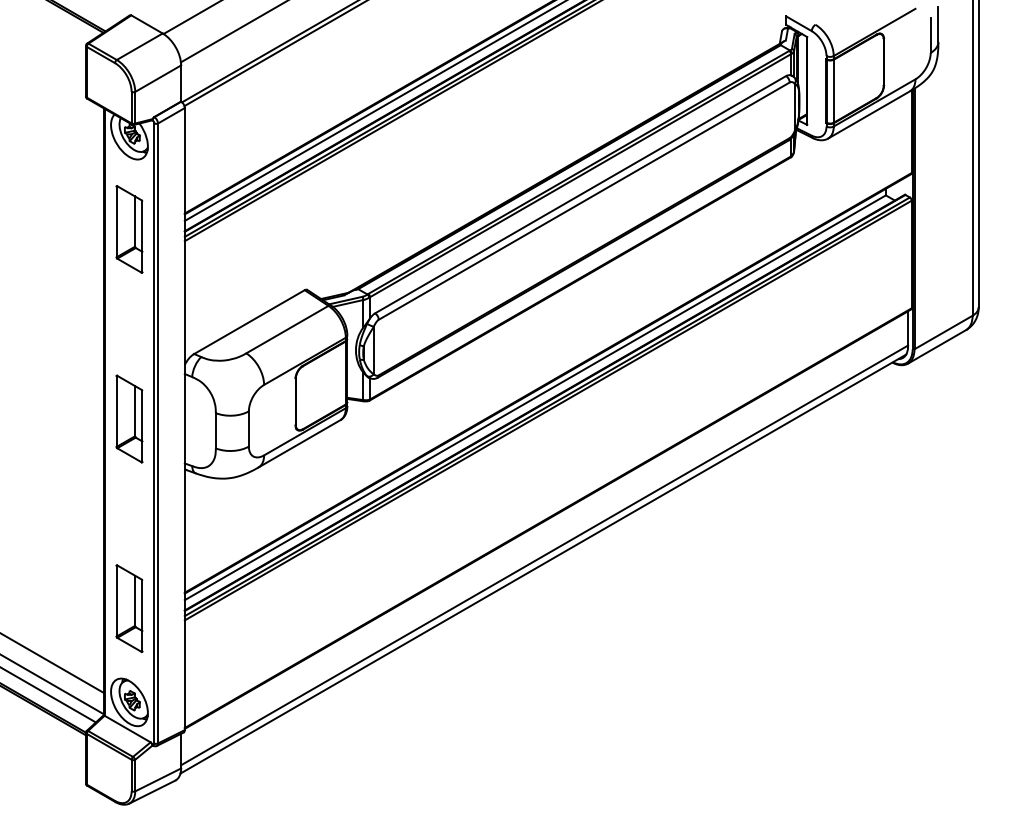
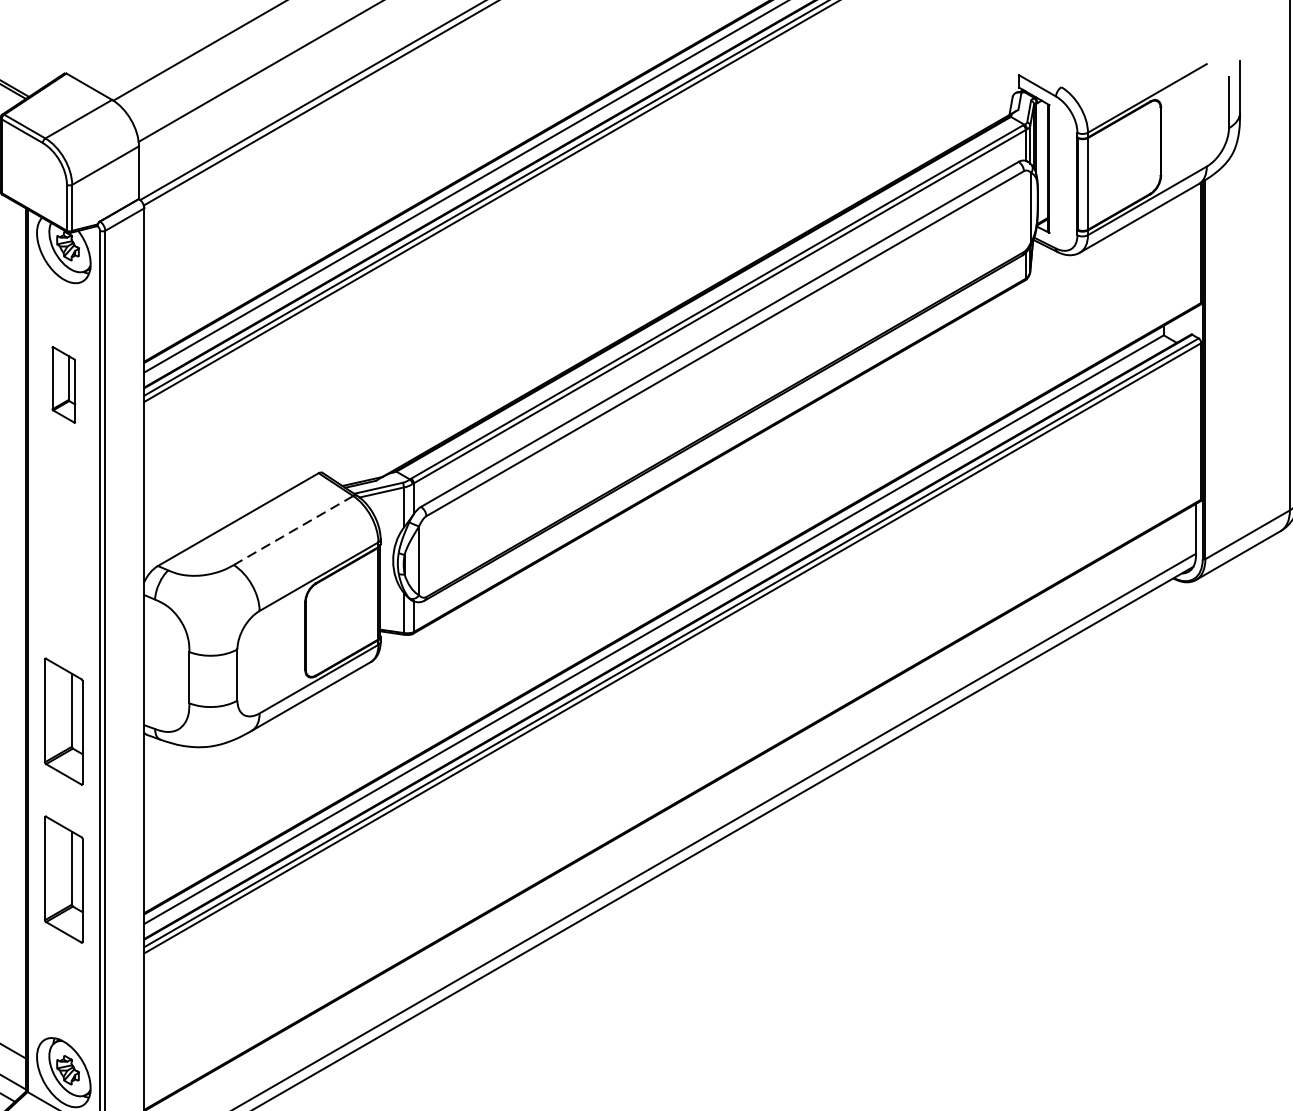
part: (129, 229) -> (63, 384), size x0.6
line: (286, 329) -> (292, 530), solid -> dashed
part: (129, 418) -> (63, 720), moved
part: (129, 608) -> (63, 879), moved

